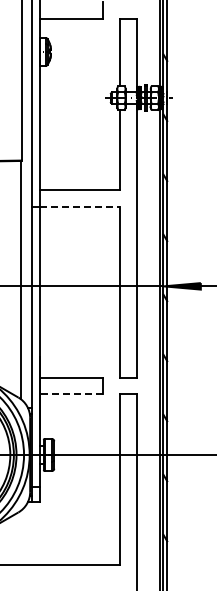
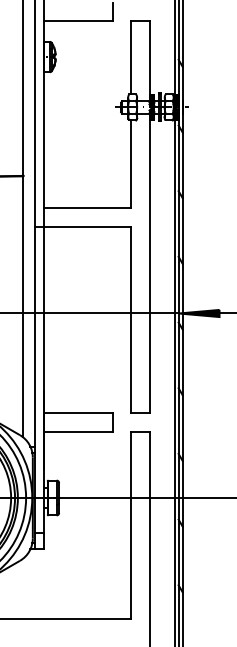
line: (80, 206) -> (87, 226), dashed -> solid
line: (71, 394) -> (78, 431), dashed -> solid

